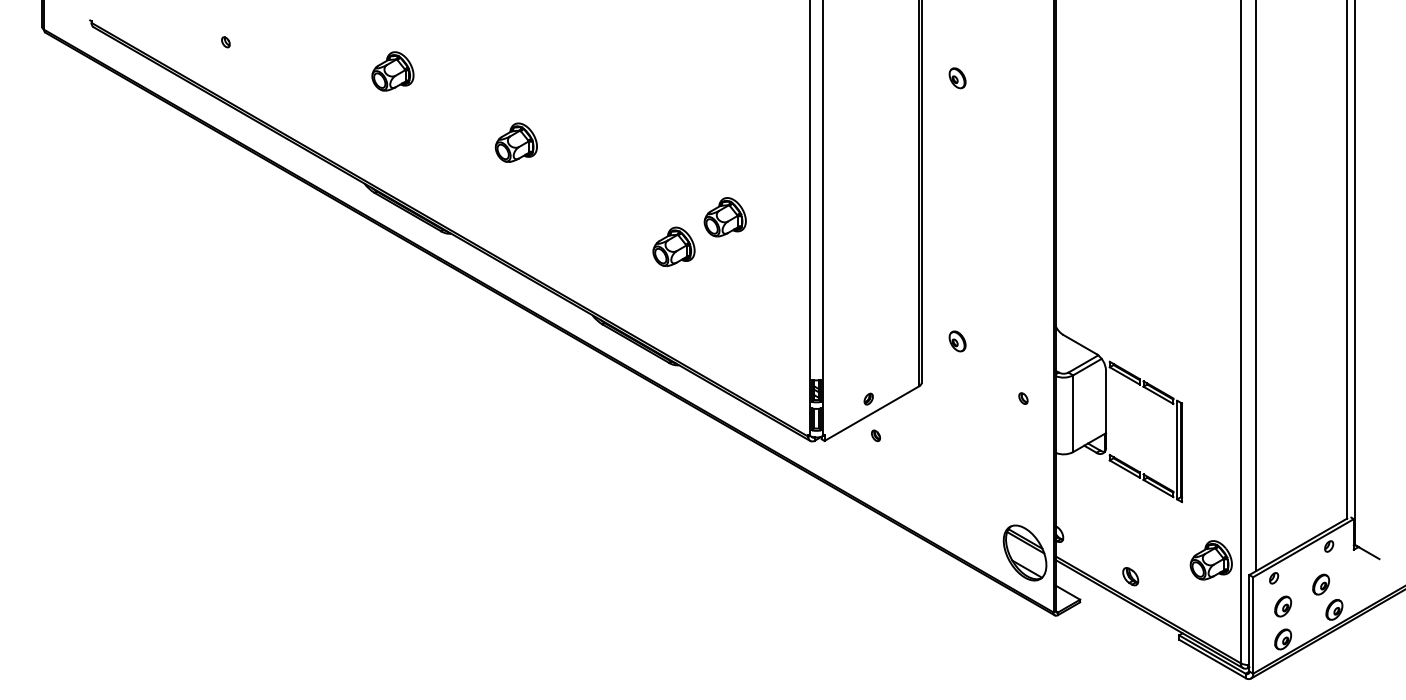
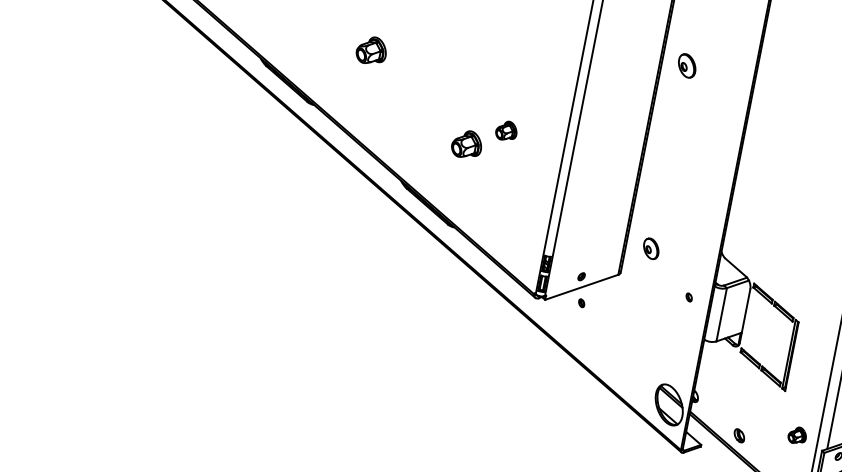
part: (957, 78) -> (686, 66), size x1.6
part: (724, 217) -> (506, 130), size x0.7
part: (957, 341) -> (651, 248), size x1.4
part: (1210, 560) -> (797, 435), size x0.6

